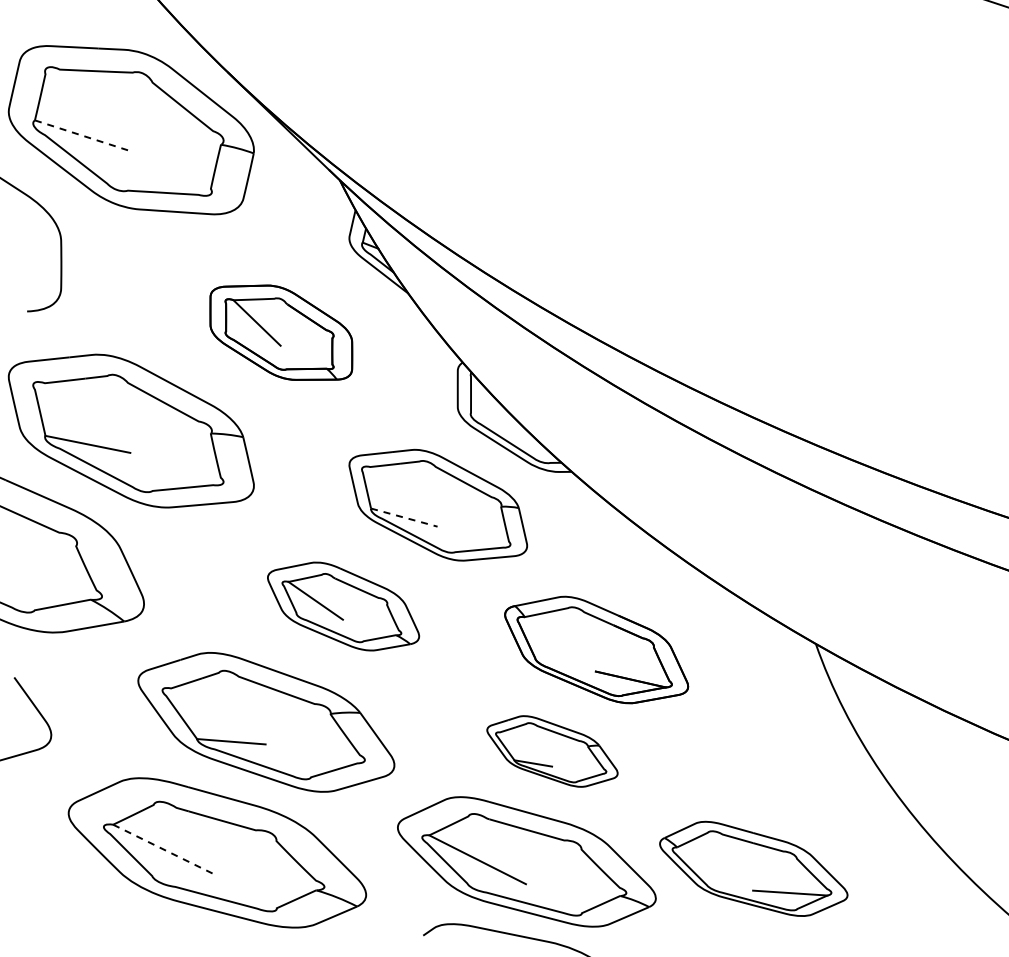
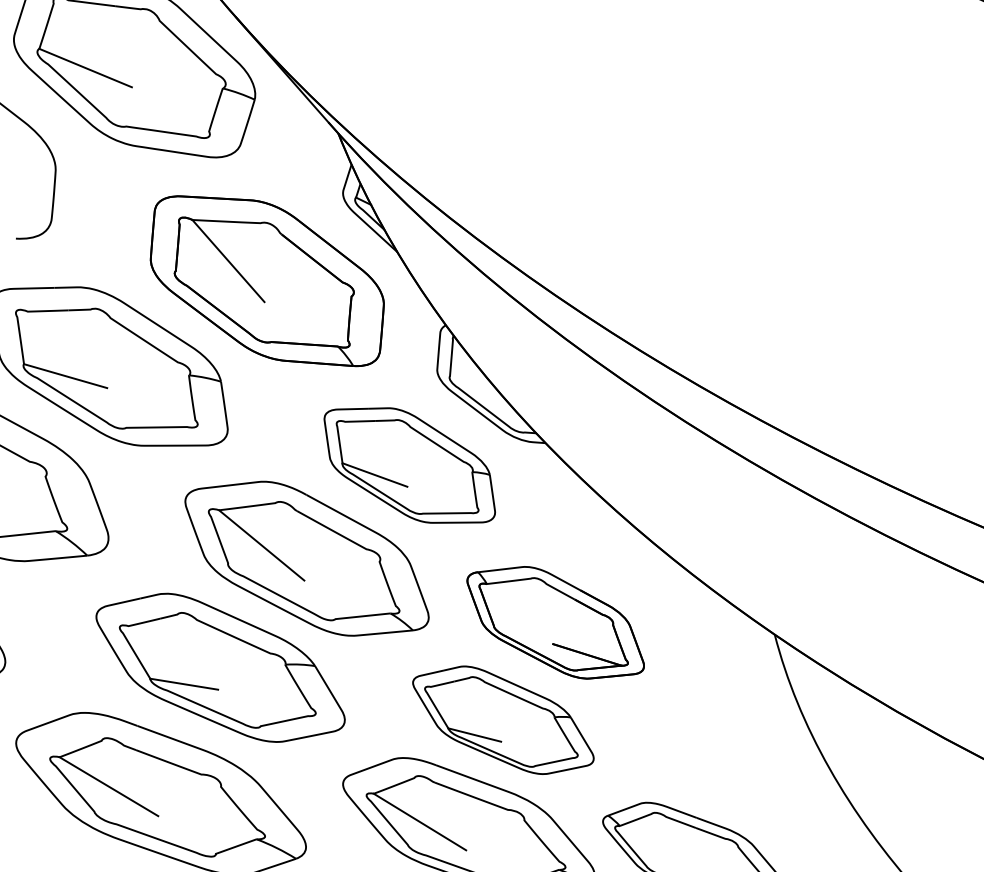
line: (83, 135) -> (86, 67), dashed -> solid
part: (281, 332) -> (267, 280), size x1.67
line: (404, 517) -> (375, 474), dashed -> solid
part: (343, 606) -> (307, 558), size x1.67
part: (552, 751) -> (503, 720), size x1.43
line: (165, 850) -> (109, 787), dashed -> solid

